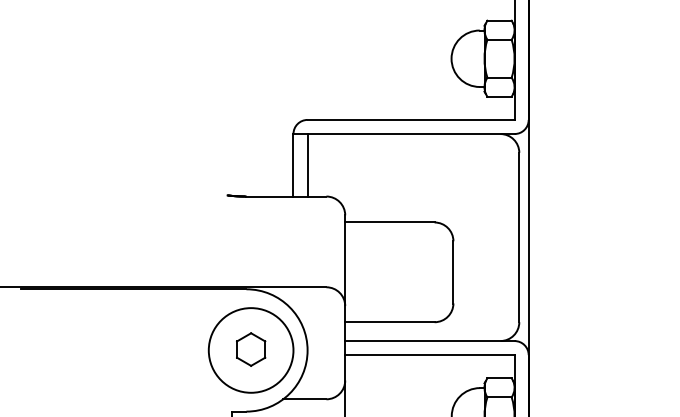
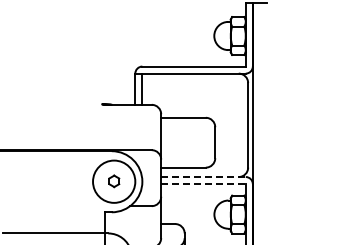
line: (429, 341) -> (203, 177), solid -> dashed
part: (251, 349) -> (114, 181), size x0.7
line: (429, 355) -> (203, 184), solid -> dashed

